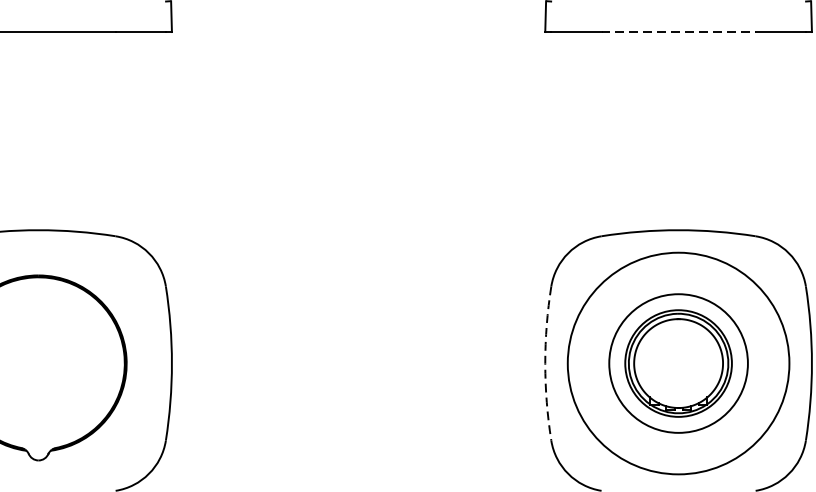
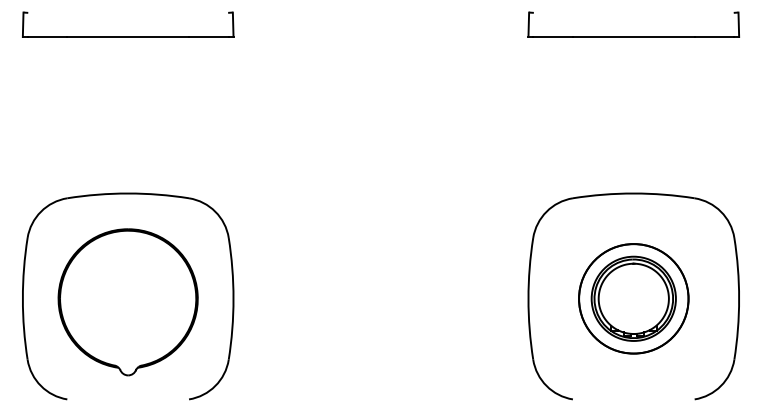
line: (678, 31) -> (633, 36), dashed -> solid
arc: (545, 363) -> (528, 298), dashed -> solid
circle: (678, 363) -> (633, 298), size x0.62

